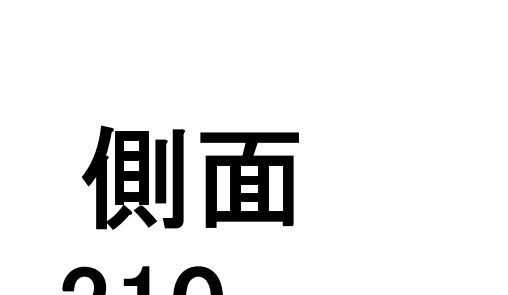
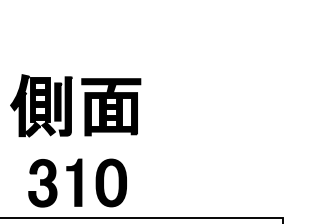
part: (190, 177) -> (75, 105), moved

